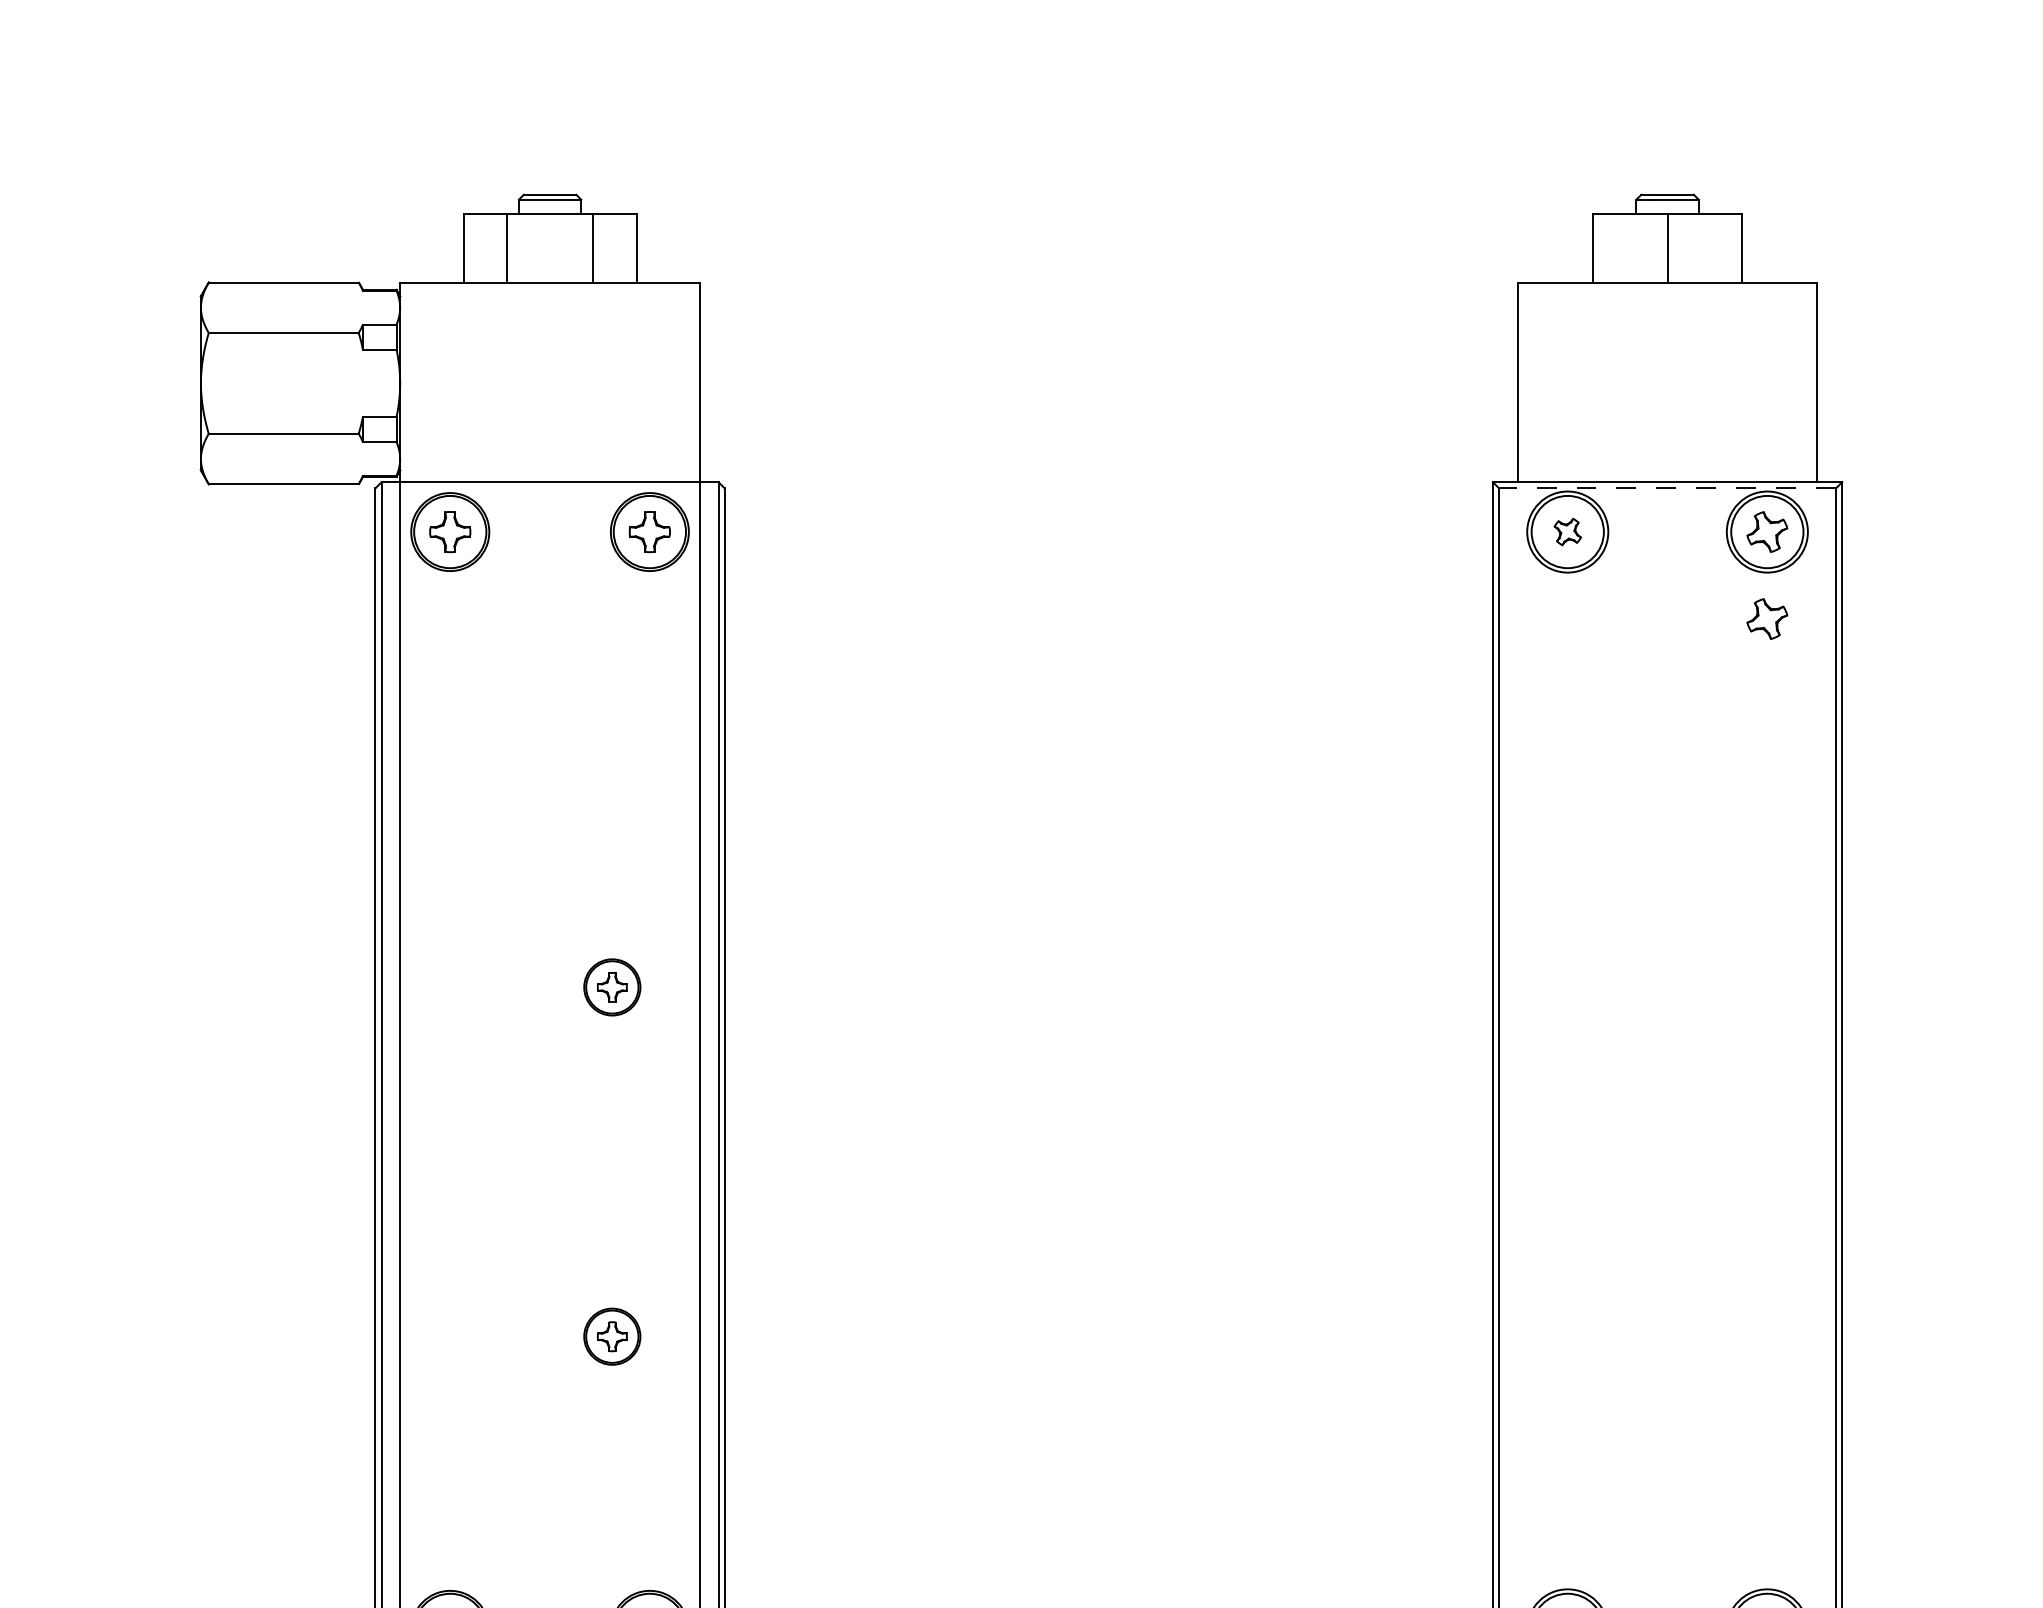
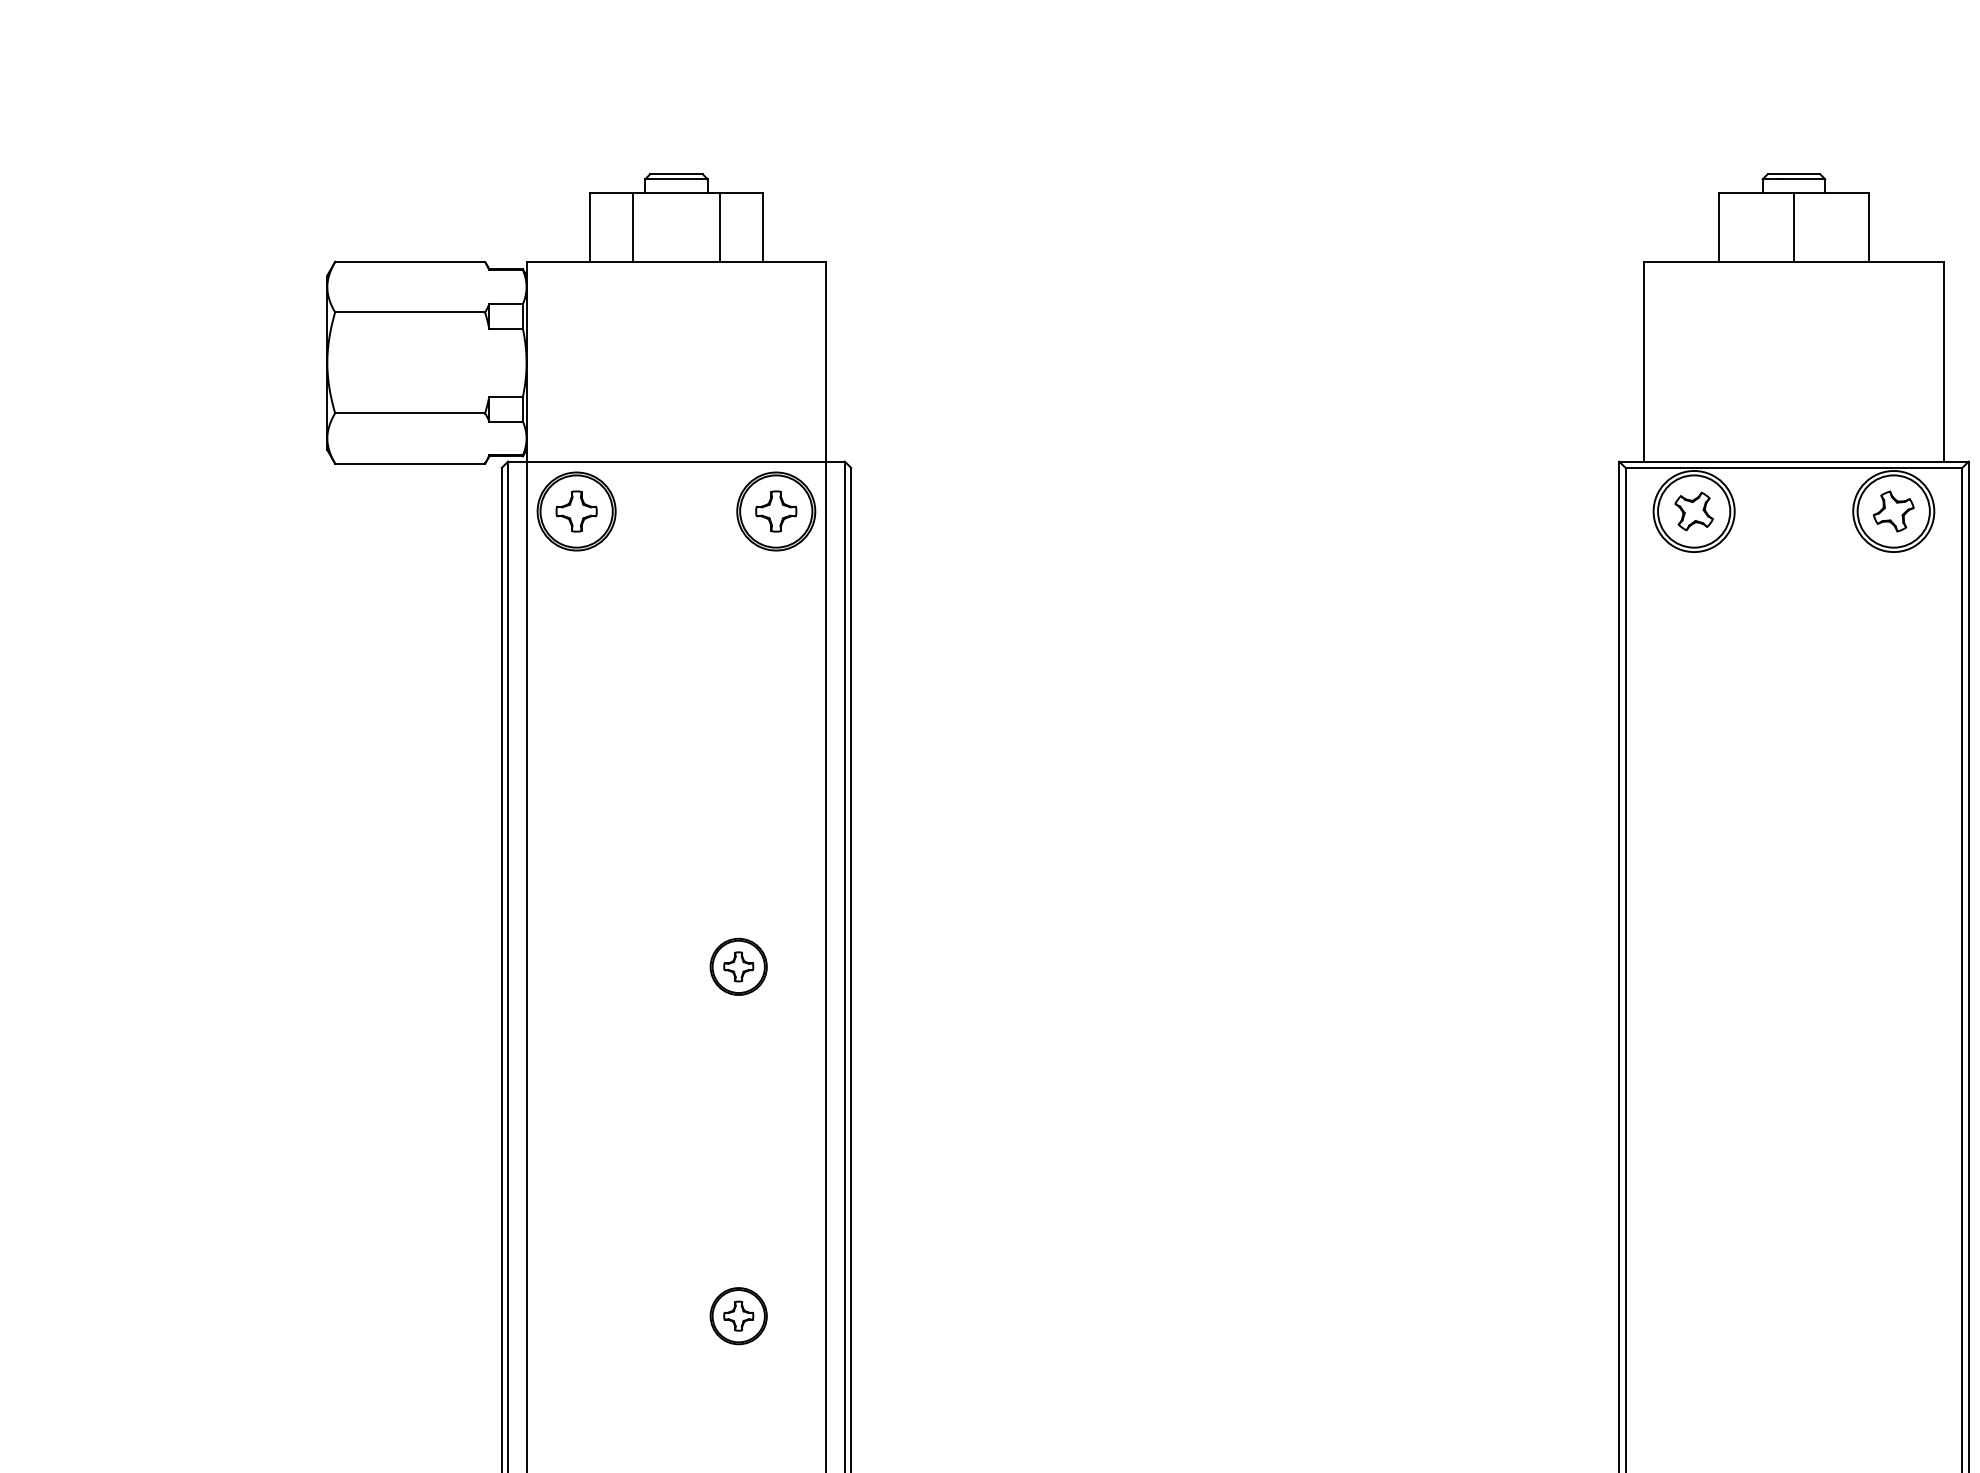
line: (1667, 488) -> (1793, 467), dashed -> solid
part: (1567, 531) -> (1693, 510), size x1.43
part: (1767, 618) -> (1893, 597), removed

